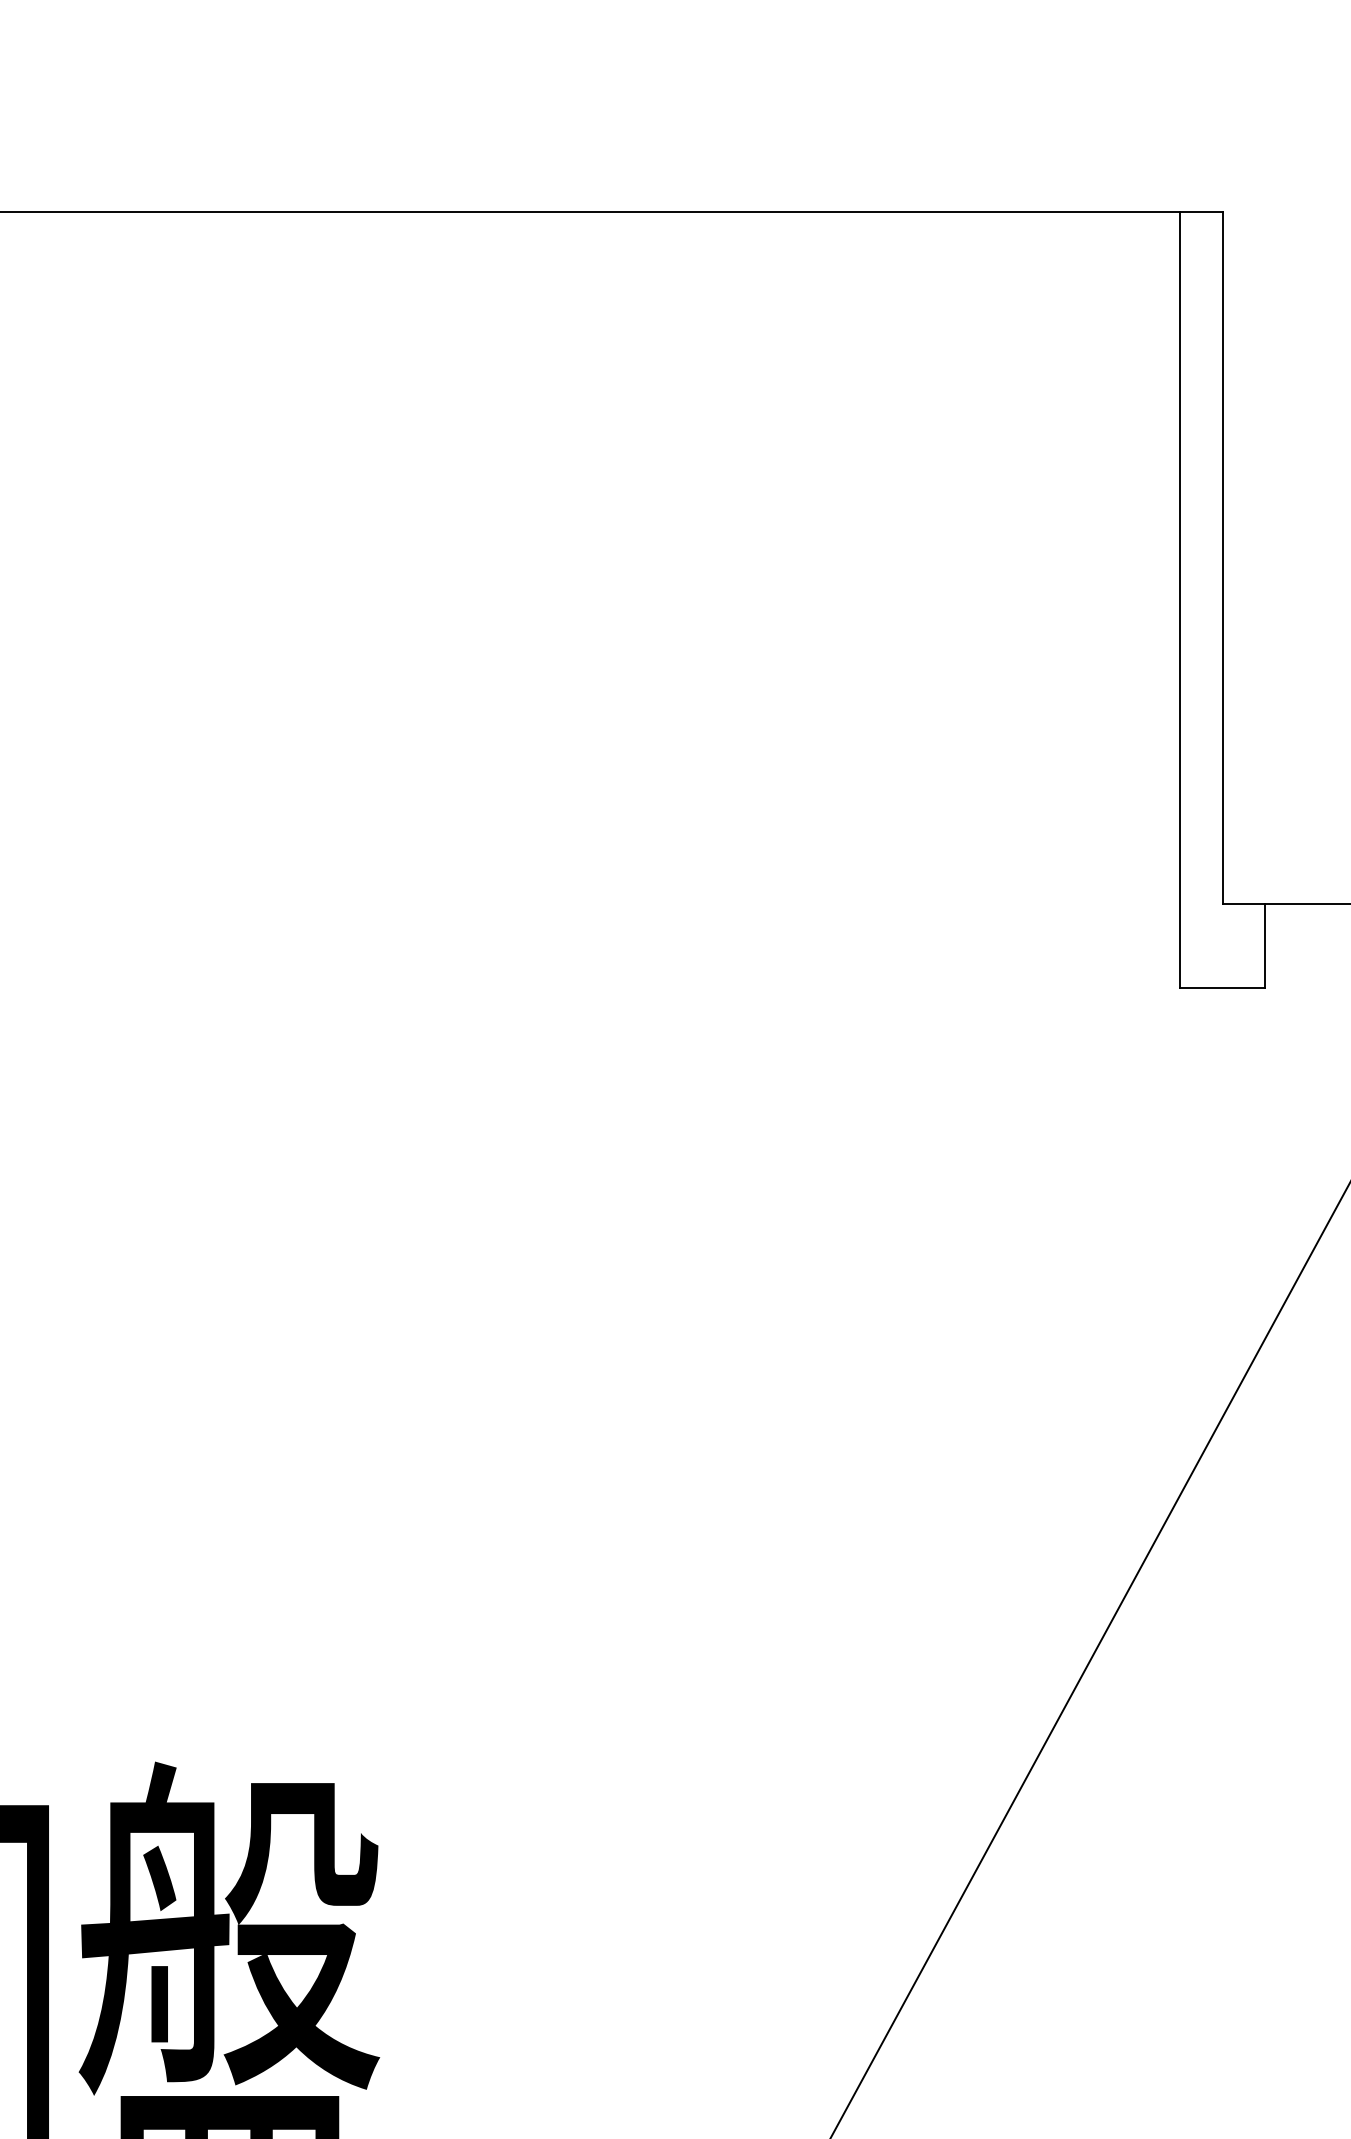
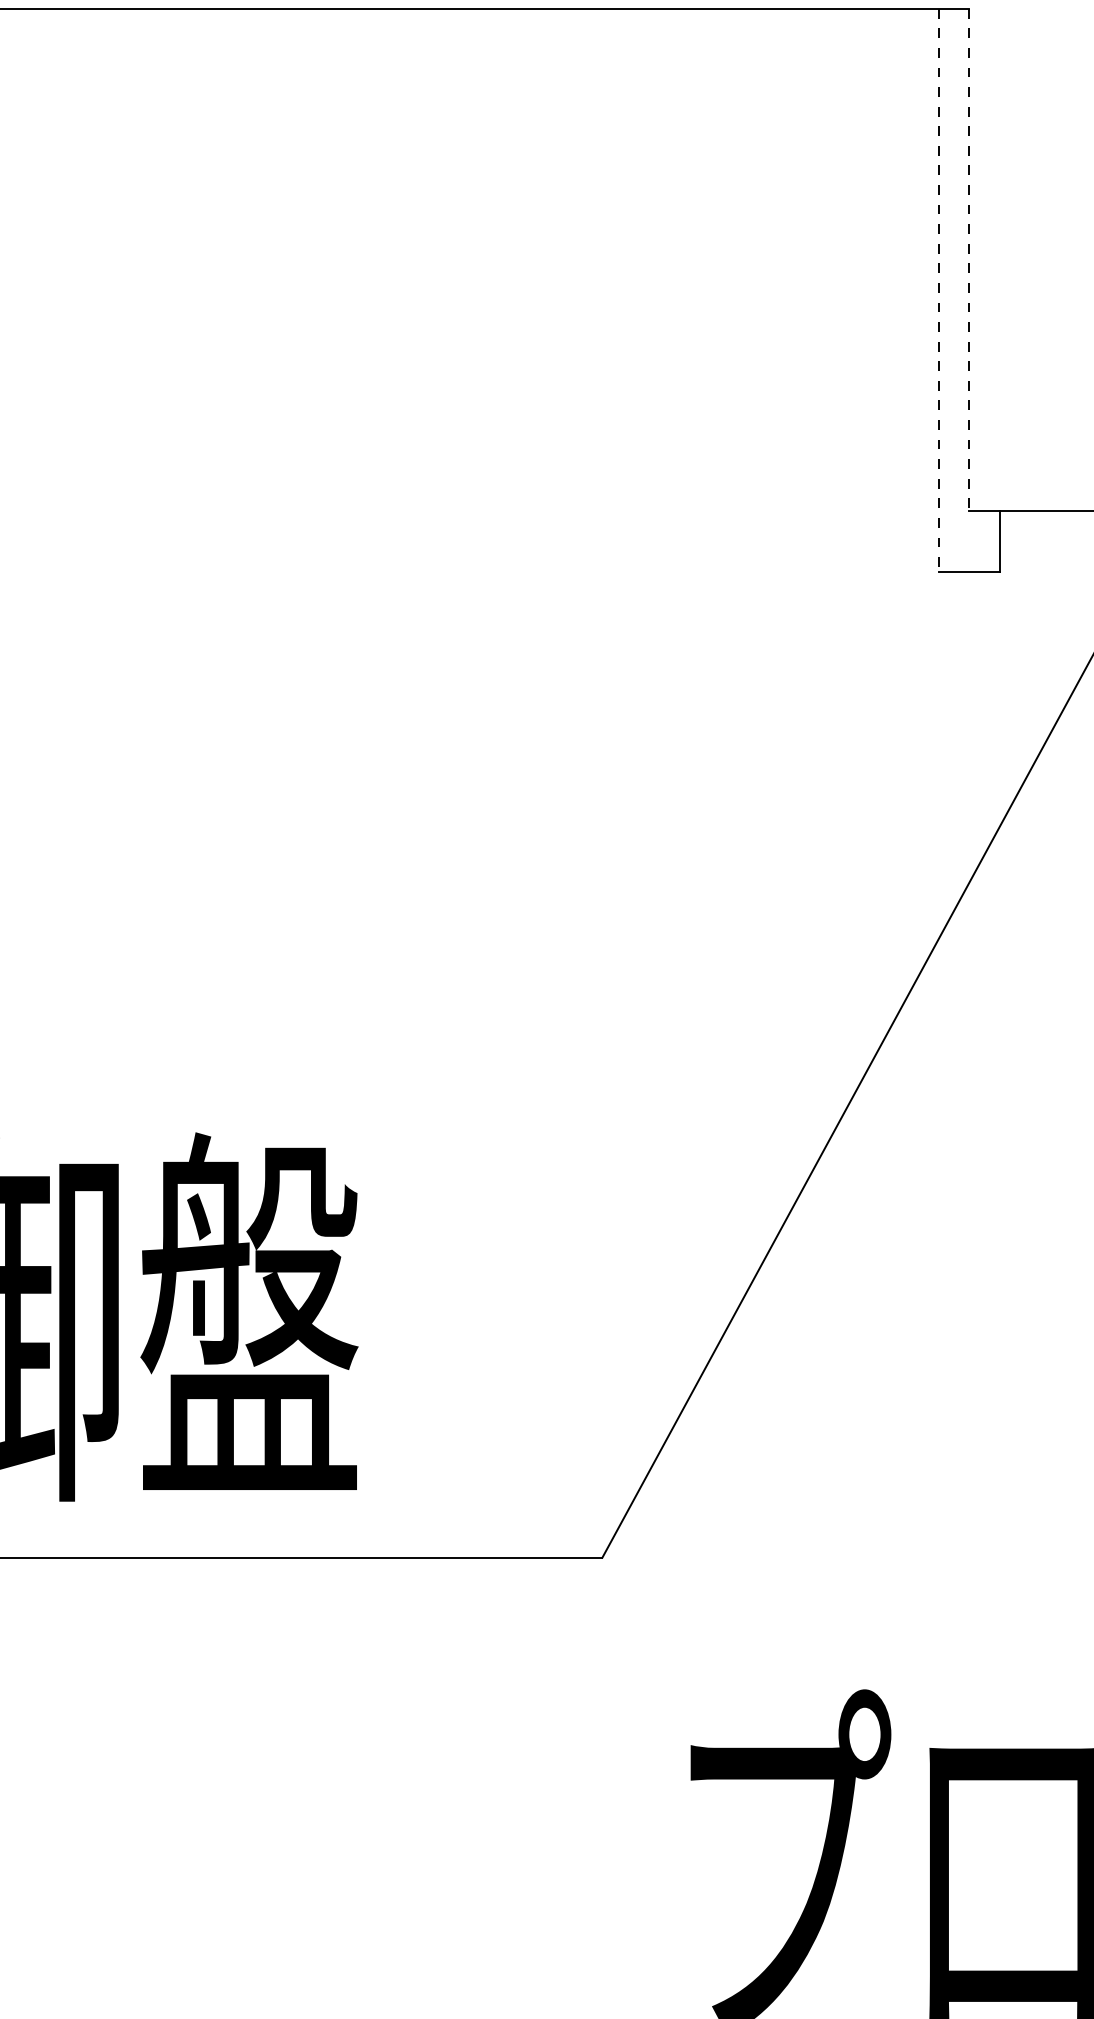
line: (1222, 557) -> (969, 259), solid -> dashed
line: (1179, 600) -> (938, 290), solid -> dashed

